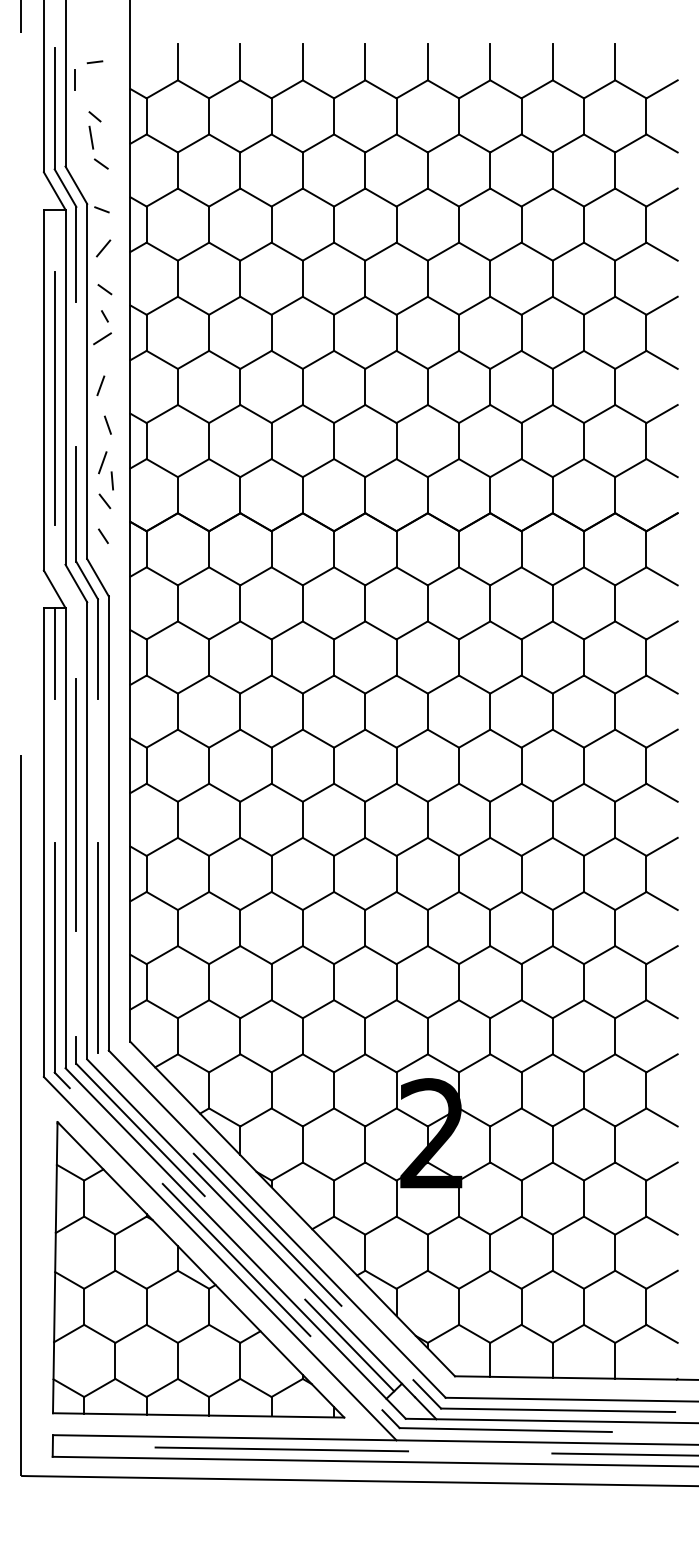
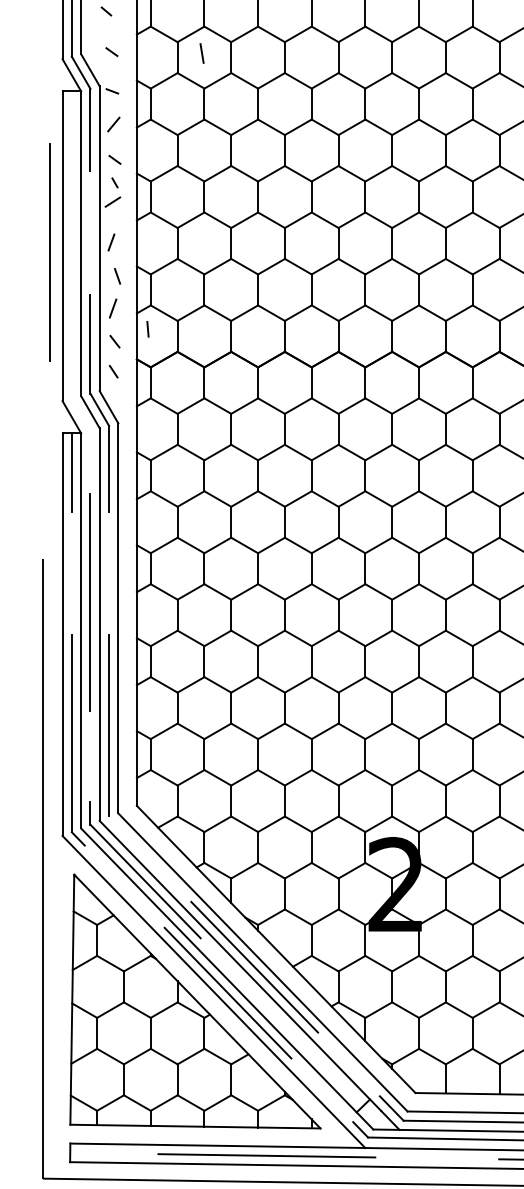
line: (91, 137) -> (202, 53), moved
line: (54, 398) -> (49, 252), moved
line: (111, 480) -> (147, 328), moved
line: (349, 1345) -> (324, 1066), removed

